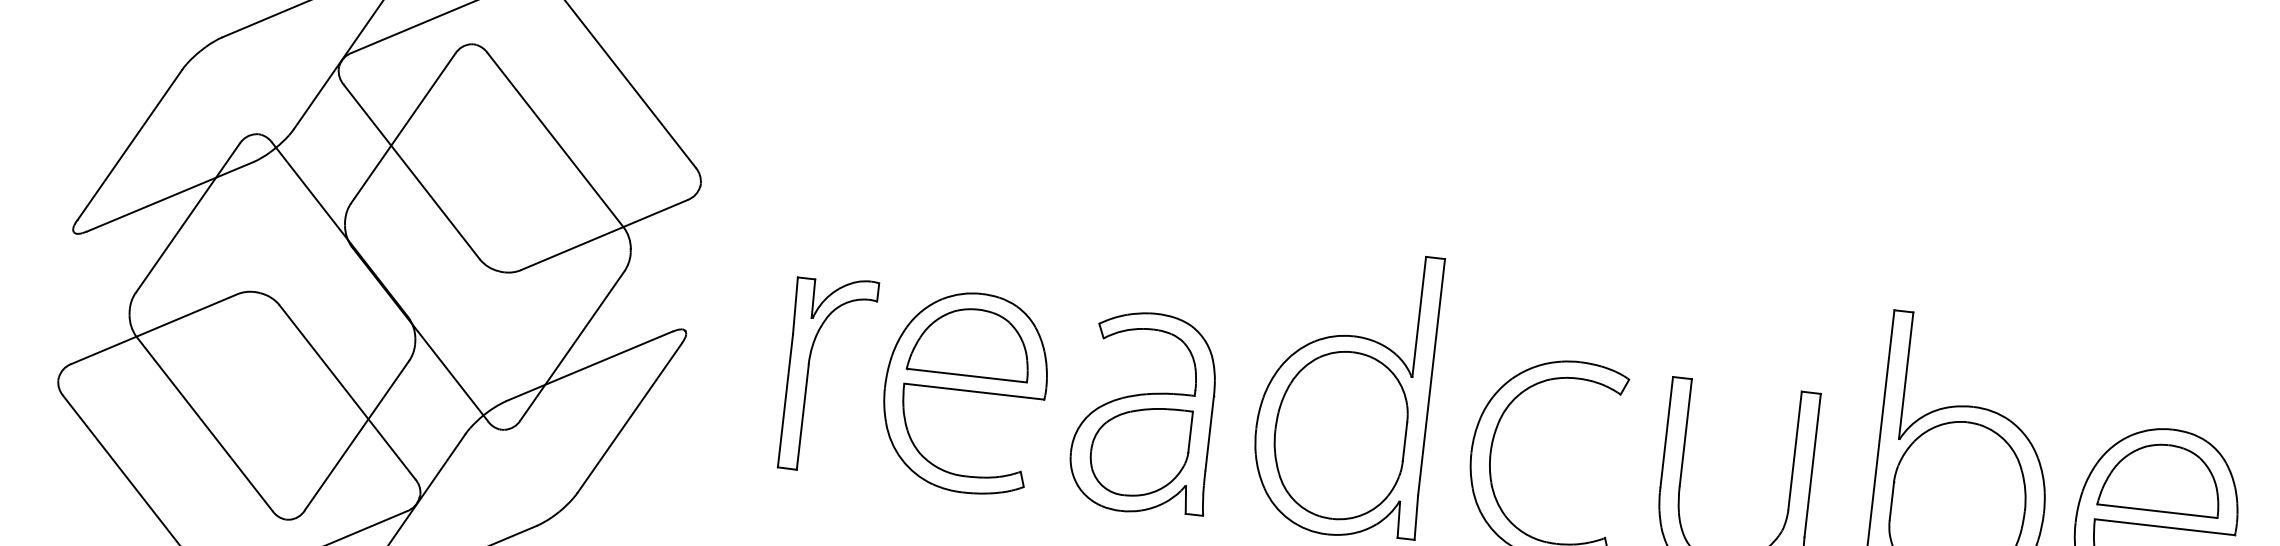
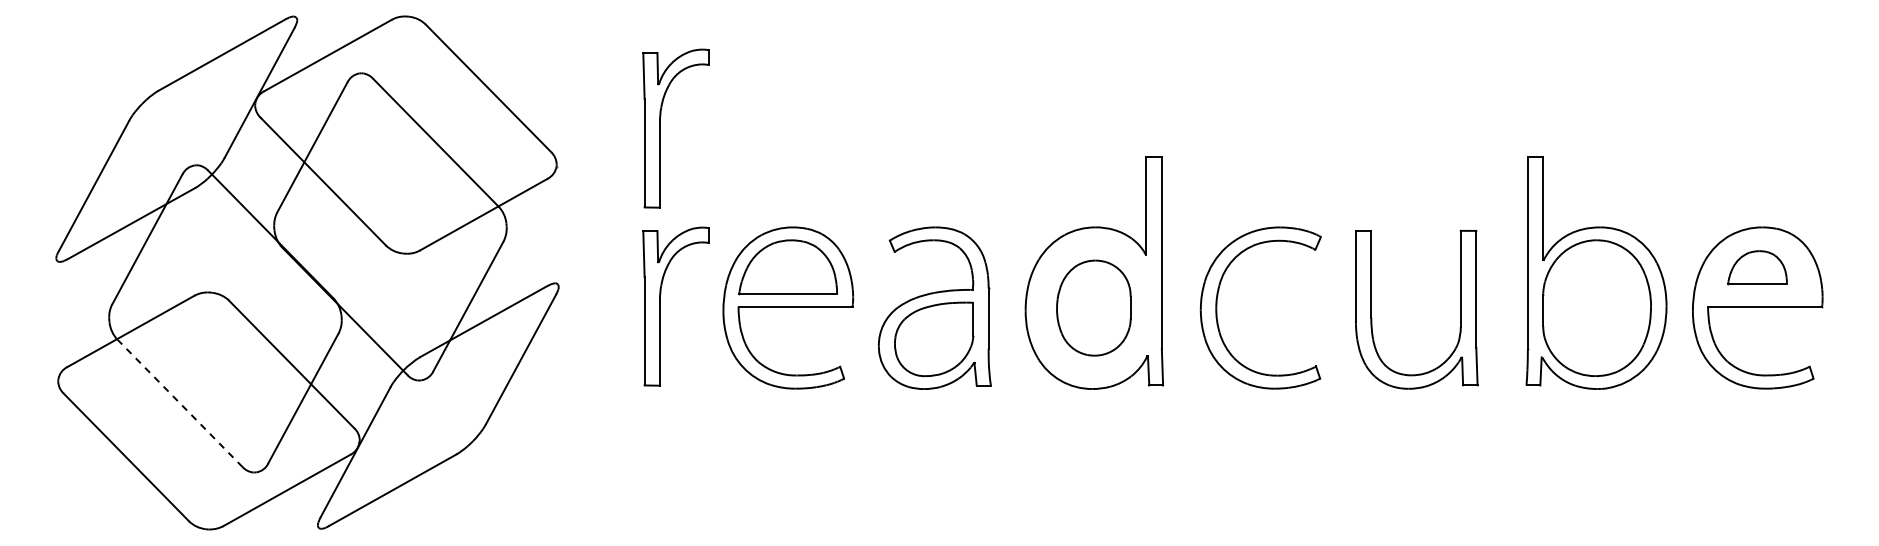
part: (833, 154) -> (660, 128), added
line: (205, 424) -> (180, 403), solid -> dashed
part: (1340, 434) -> (1093, 307), size x0.7
part: (2161, 478) -> (1757, 267), size x0.6

